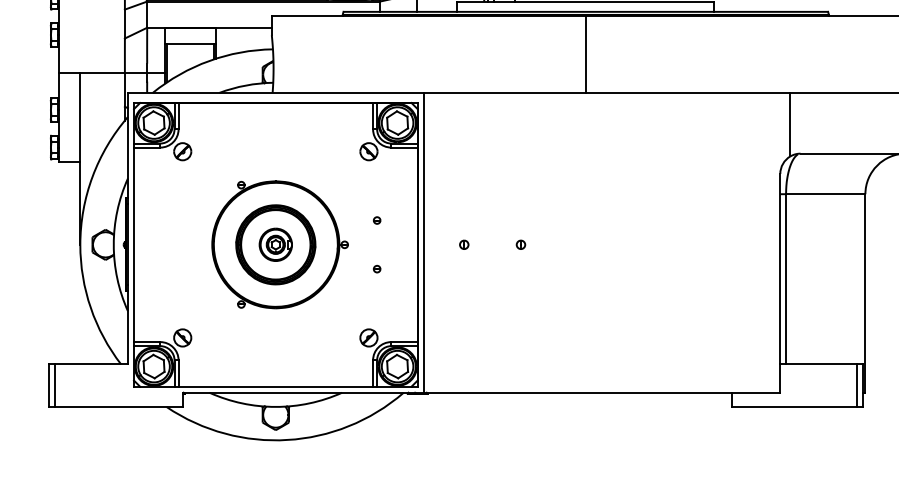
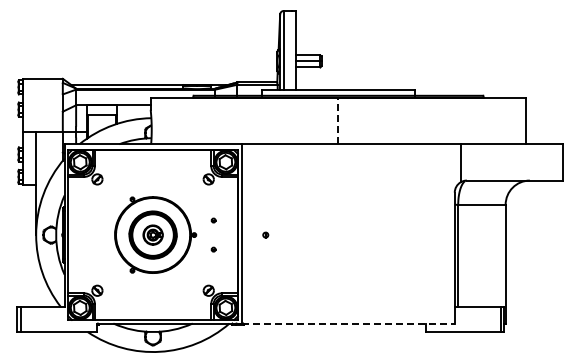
line: (585, 53) -> (338, 120), solid -> dashed
part: (520, 243) -> (299, 234), removed
line: (602, 392) -> (348, 323), solid -> dashed

